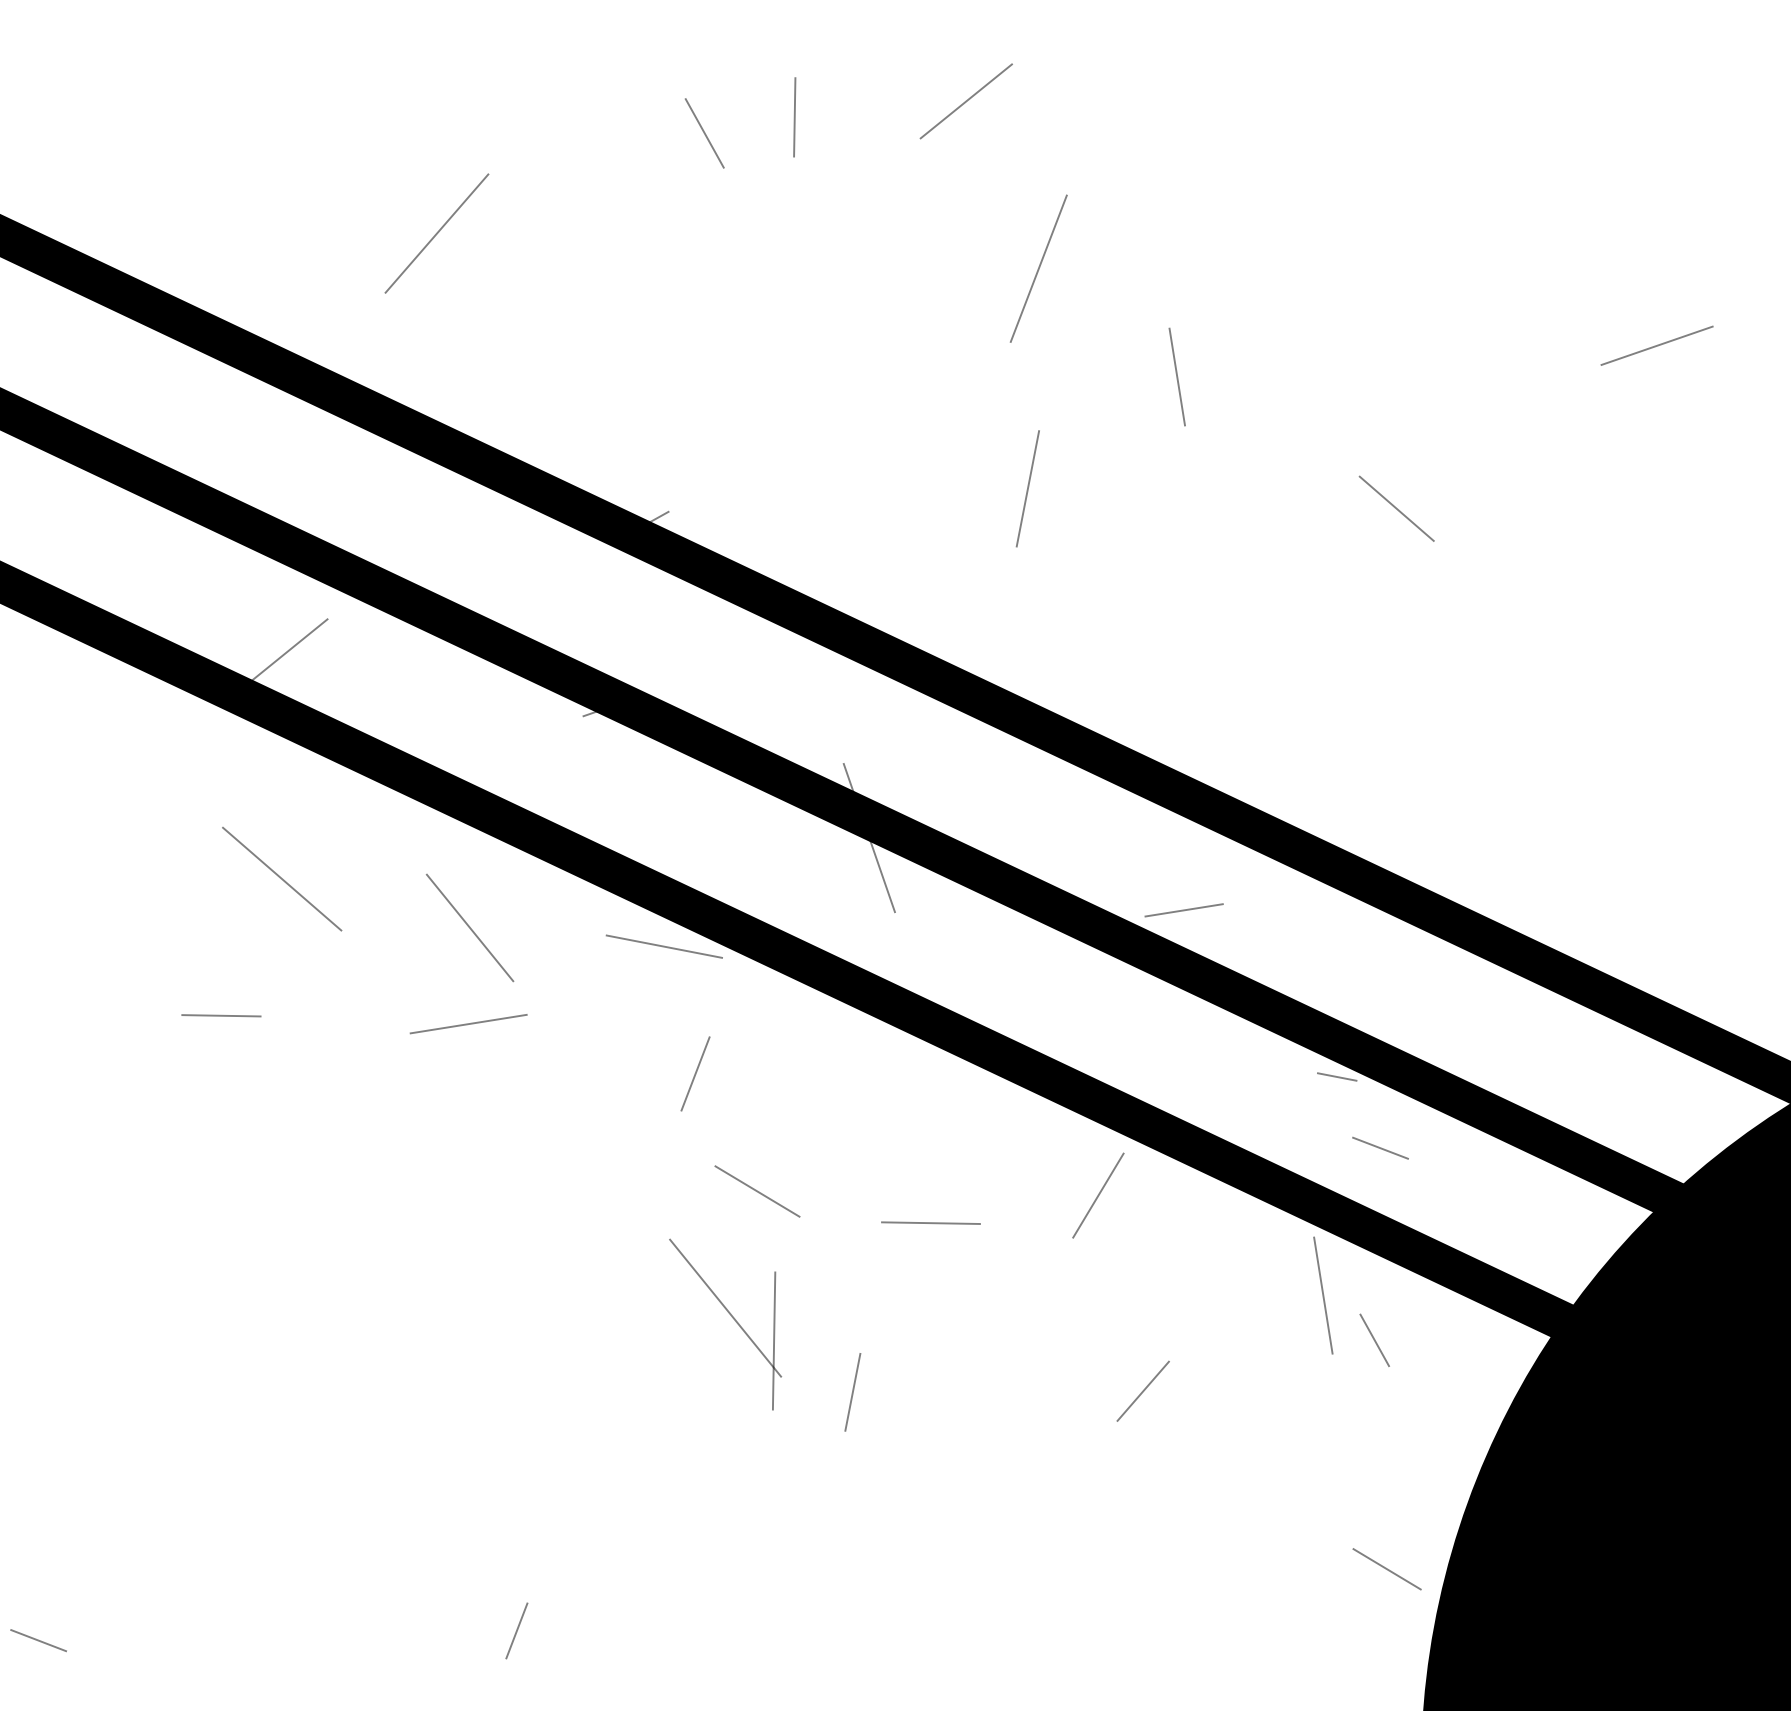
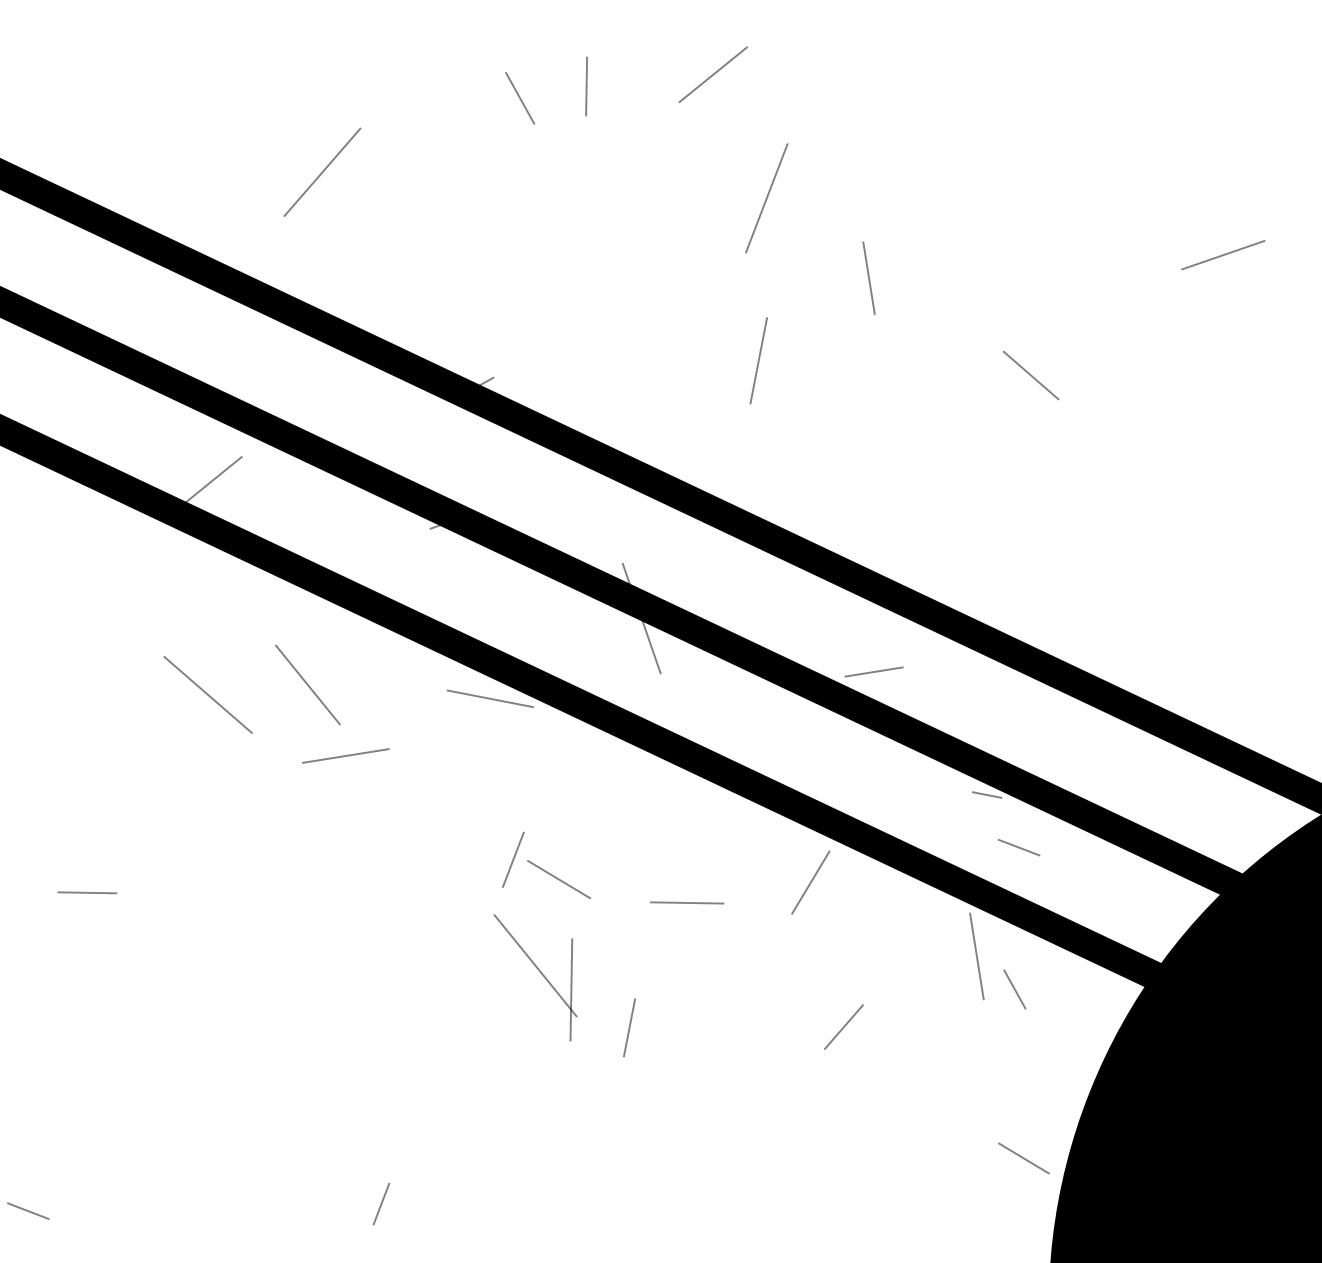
line: (281, 878) -> (207, 694), moved
line: (469, 927) -> (307, 684), moved
line: (220, 1015) -> (86, 892), moved
line: (695, 1073) -> (513, 859), moved

